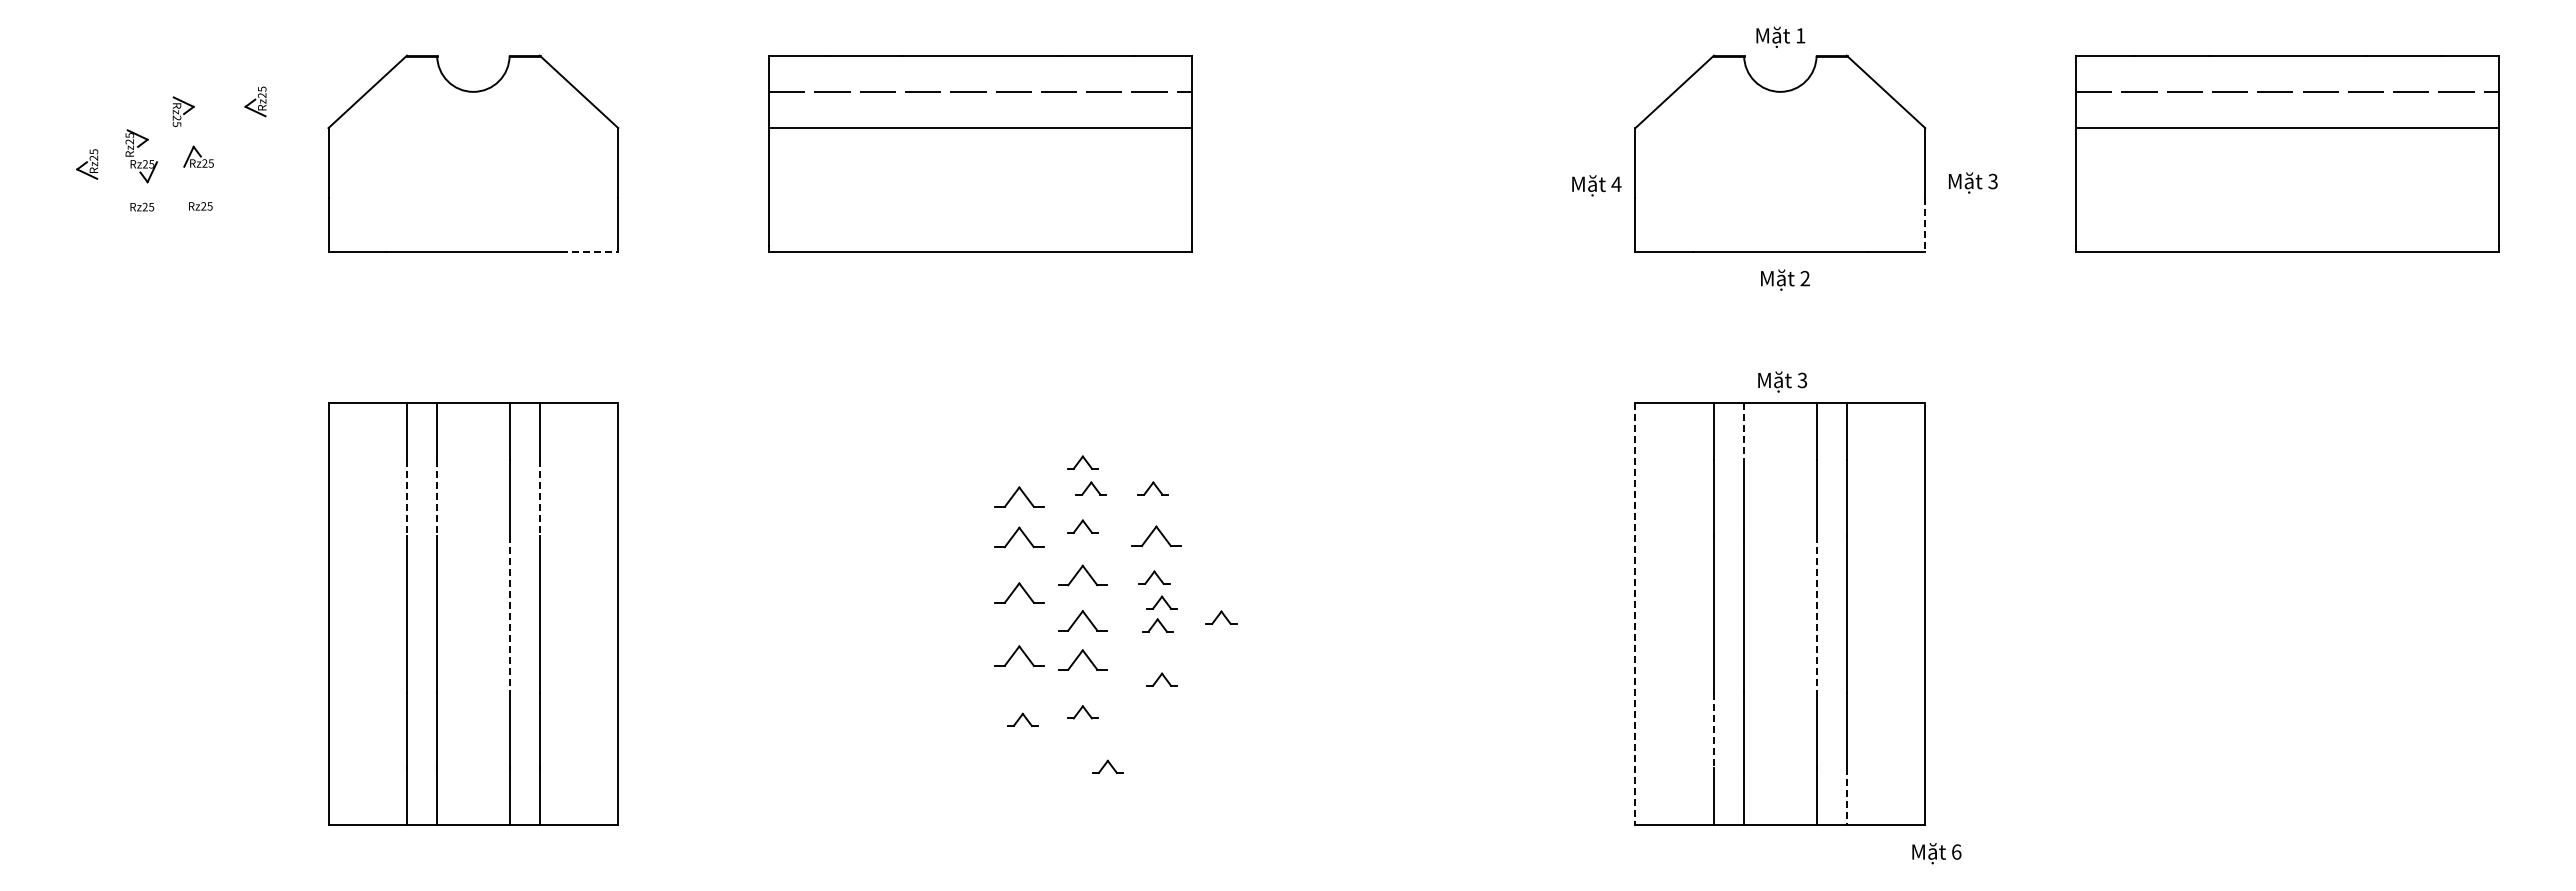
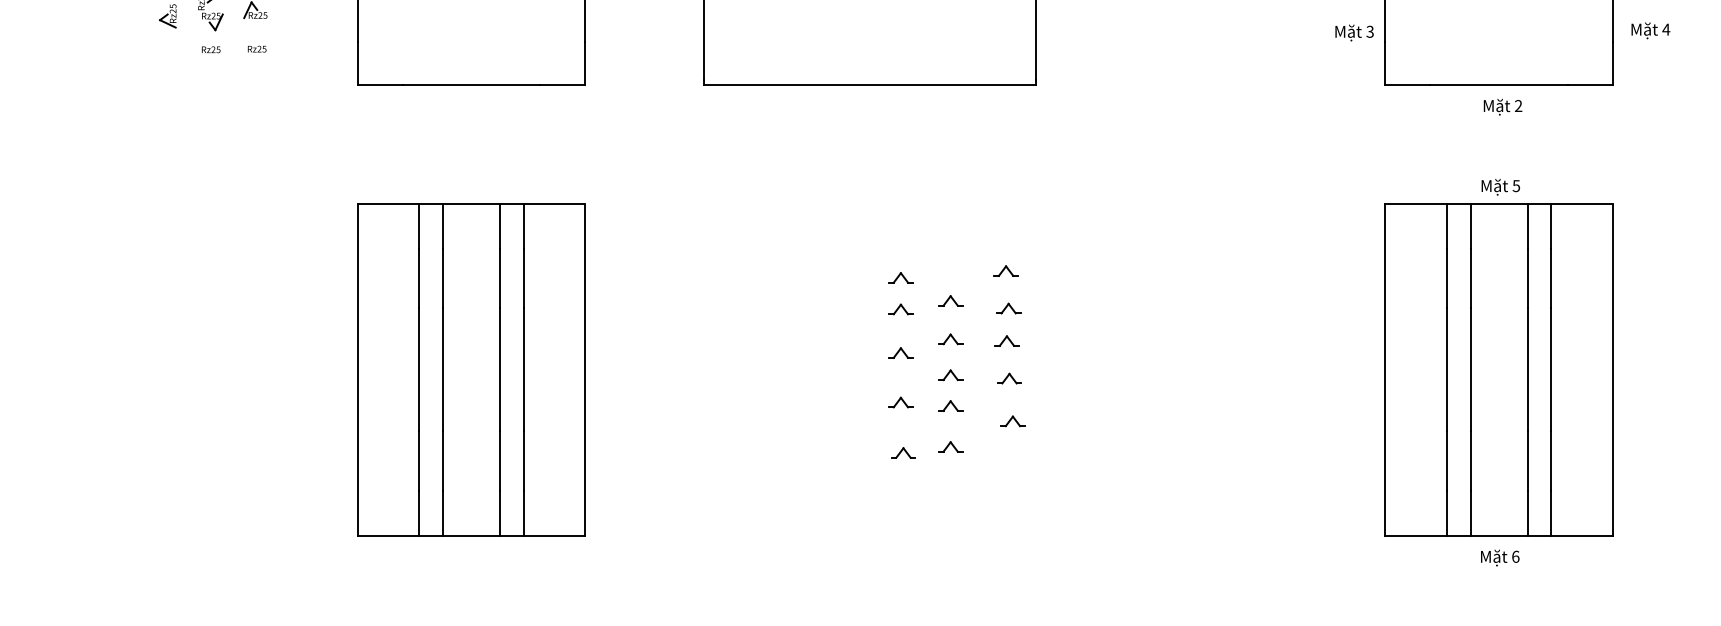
text: (1993, 181) -> (1666, 29), 3 -> 4
text: (1616, 184) -> (1370, 32), 4 -> 3
line: (1925, 225) -> (1613, 64), dashed -> solid
line: (589, 251) -> (562, 84), dashed -> solid
text: (1802, 379) -> (1516, 185), 3 -> 5
line: (1744, 431) -> (1470, 226), dashed -> solid
part: (1082, 462) -> (950, 250), removed
part: (1090, 488) -> (956, 271), removed
line: (407, 497) -> (419, 278), dashed -> solid
line: (437, 497) -> (443, 278), dashed -> solid
line: (539, 497) -> (523, 278), dashed -> solid
part: (1019, 497) -> (900, 278), size x0.62
part: (1156, 536) -> (1008, 308), size x0.62
part: (1019, 537) -> (900, 309), size x0.62
part: (1082, 575) -> (950, 339), size x0.62
part: (1019, 592) -> (900, 352), size x0.62
part: (1161, 602) -> (1012, 360), removed
line: (509, 614) -> (499, 370), dashed -> solid
line: (1635, 614) -> (1385, 370), dashed -> solid
line: (1816, 614) -> (1527, 370), dashed -> solid
part: (1221, 617) -> (1059, 372), removed
part: (1082, 621) -> (950, 375), size x0.62
part: (1019, 655) -> (900, 402), size x0.62
part: (1082, 660) -> (950, 406), size x0.62
line: (1713, 730) -> (1446, 461), dashed -> solid
part: (1107, 766) -> (970, 489), removed
line: (1846, 796) -> (1551, 513), dashed -> solid
text: (1936, 853) -> (1499, 557), moved

